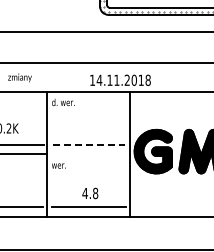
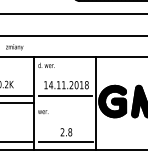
text: (120, 79) -> (66, 84), moved
line: (89, 144) -> (65, 96), dashed -> solid
text: (84, 192) -> (62, 131), 4.8 -> 2.8

